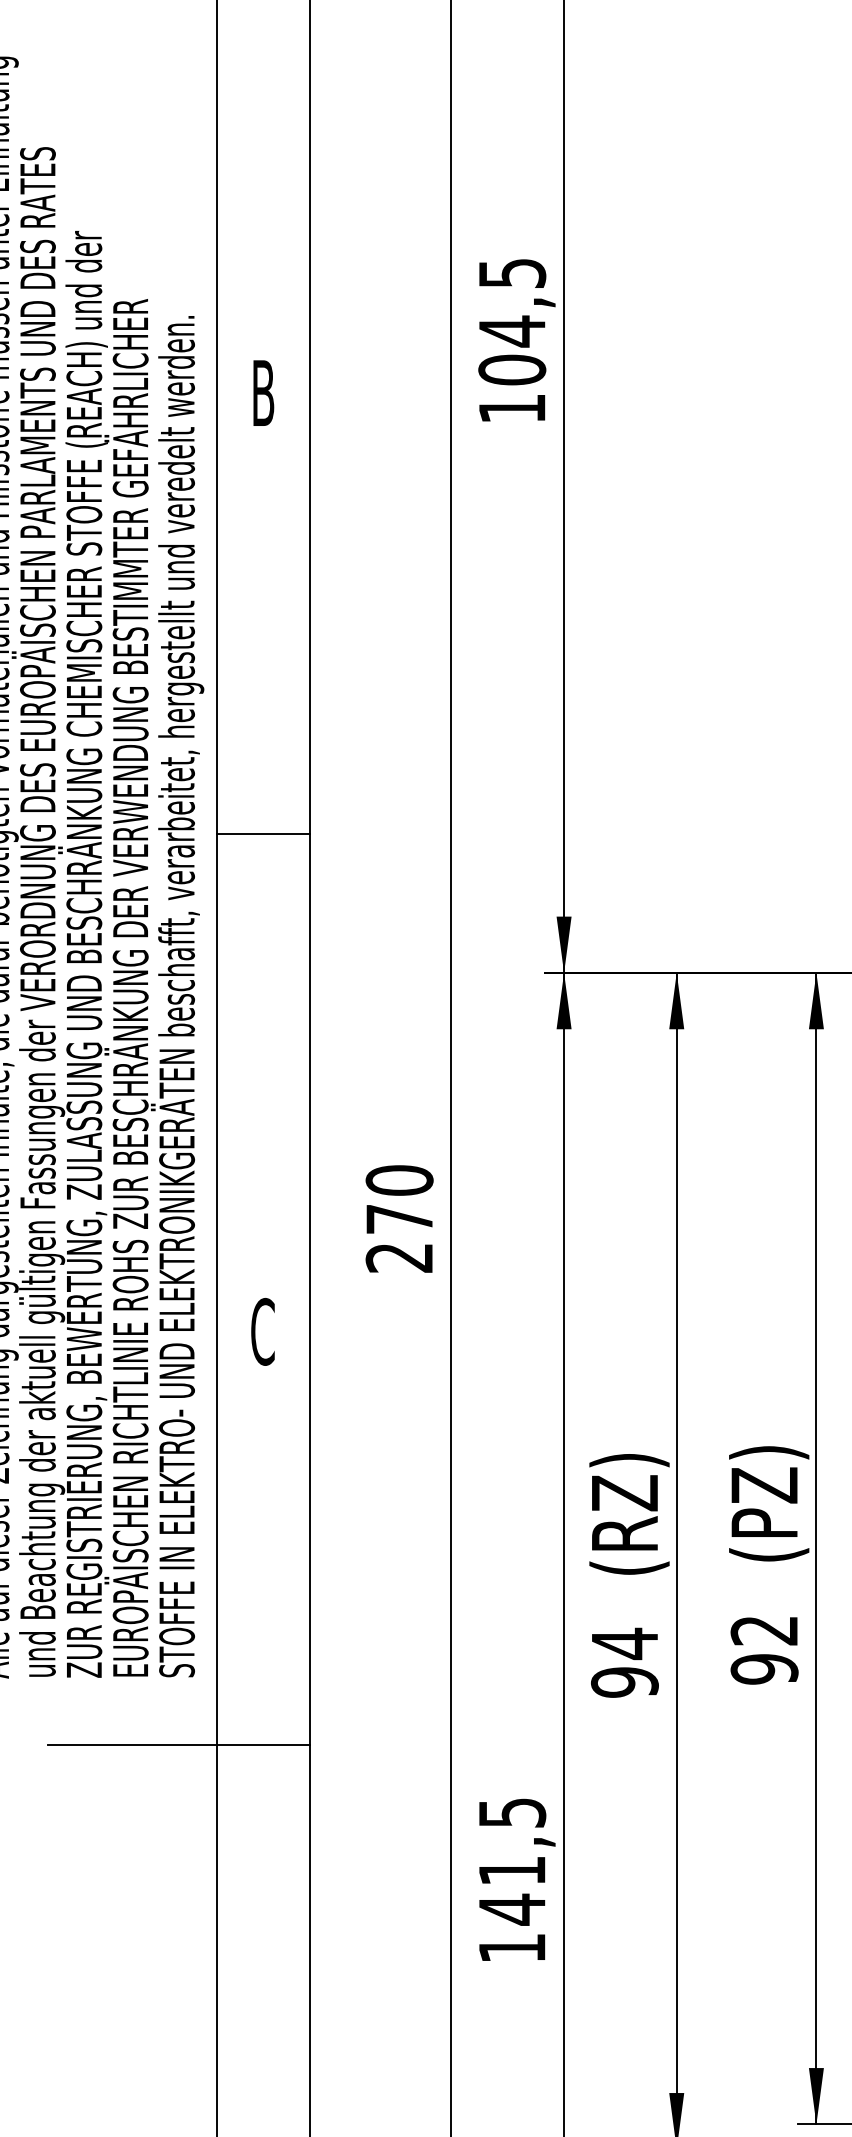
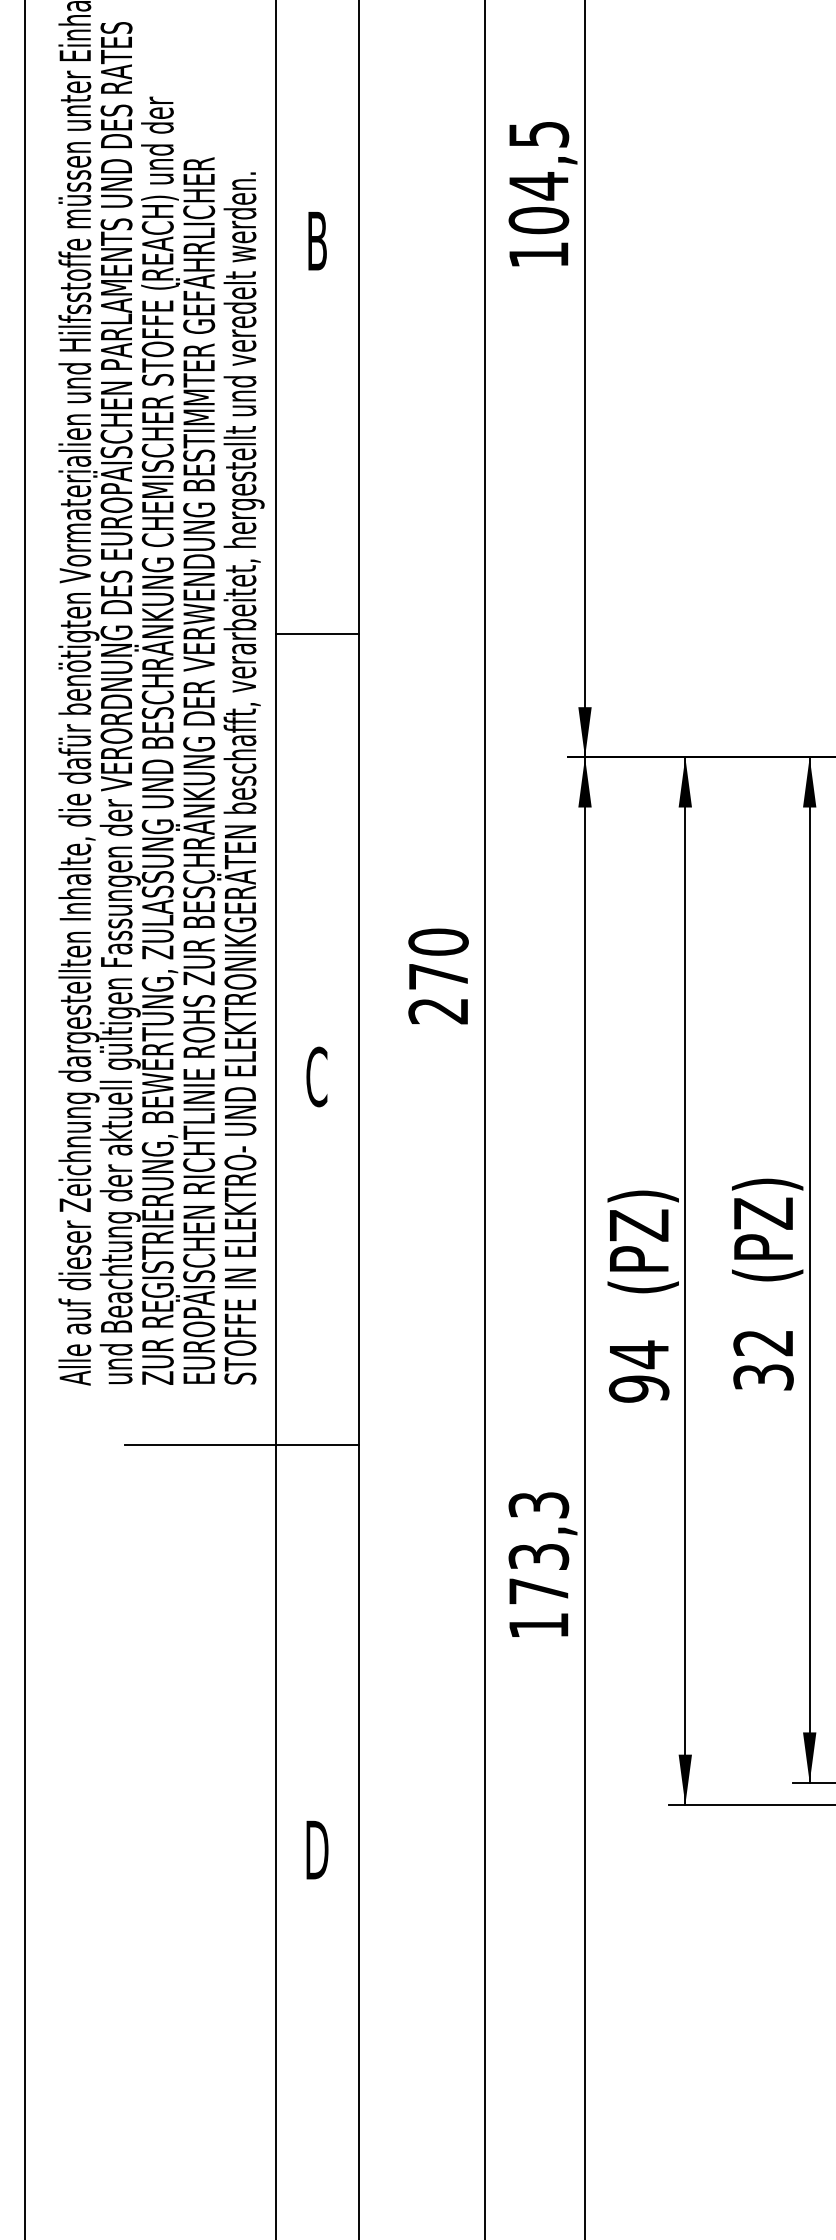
text: (628, 1498) -> (642, 1225), (RZ) -> (PZ)
text: (764, 1669) -> (763, 1377), 92 -> 32
text: (511, 1861) -> (538, 1548), 141,5 -> 173,3

